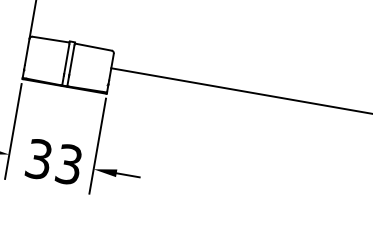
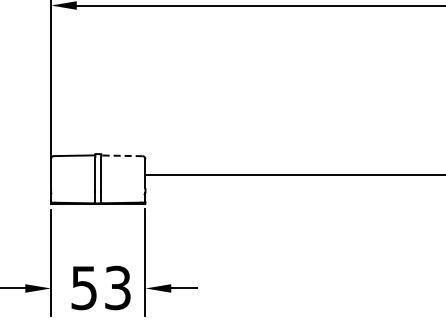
line: (93, 46) -> (122, 155), solid -> dashed
text: (39, 158) -> (84, 287), 33 -> 53

